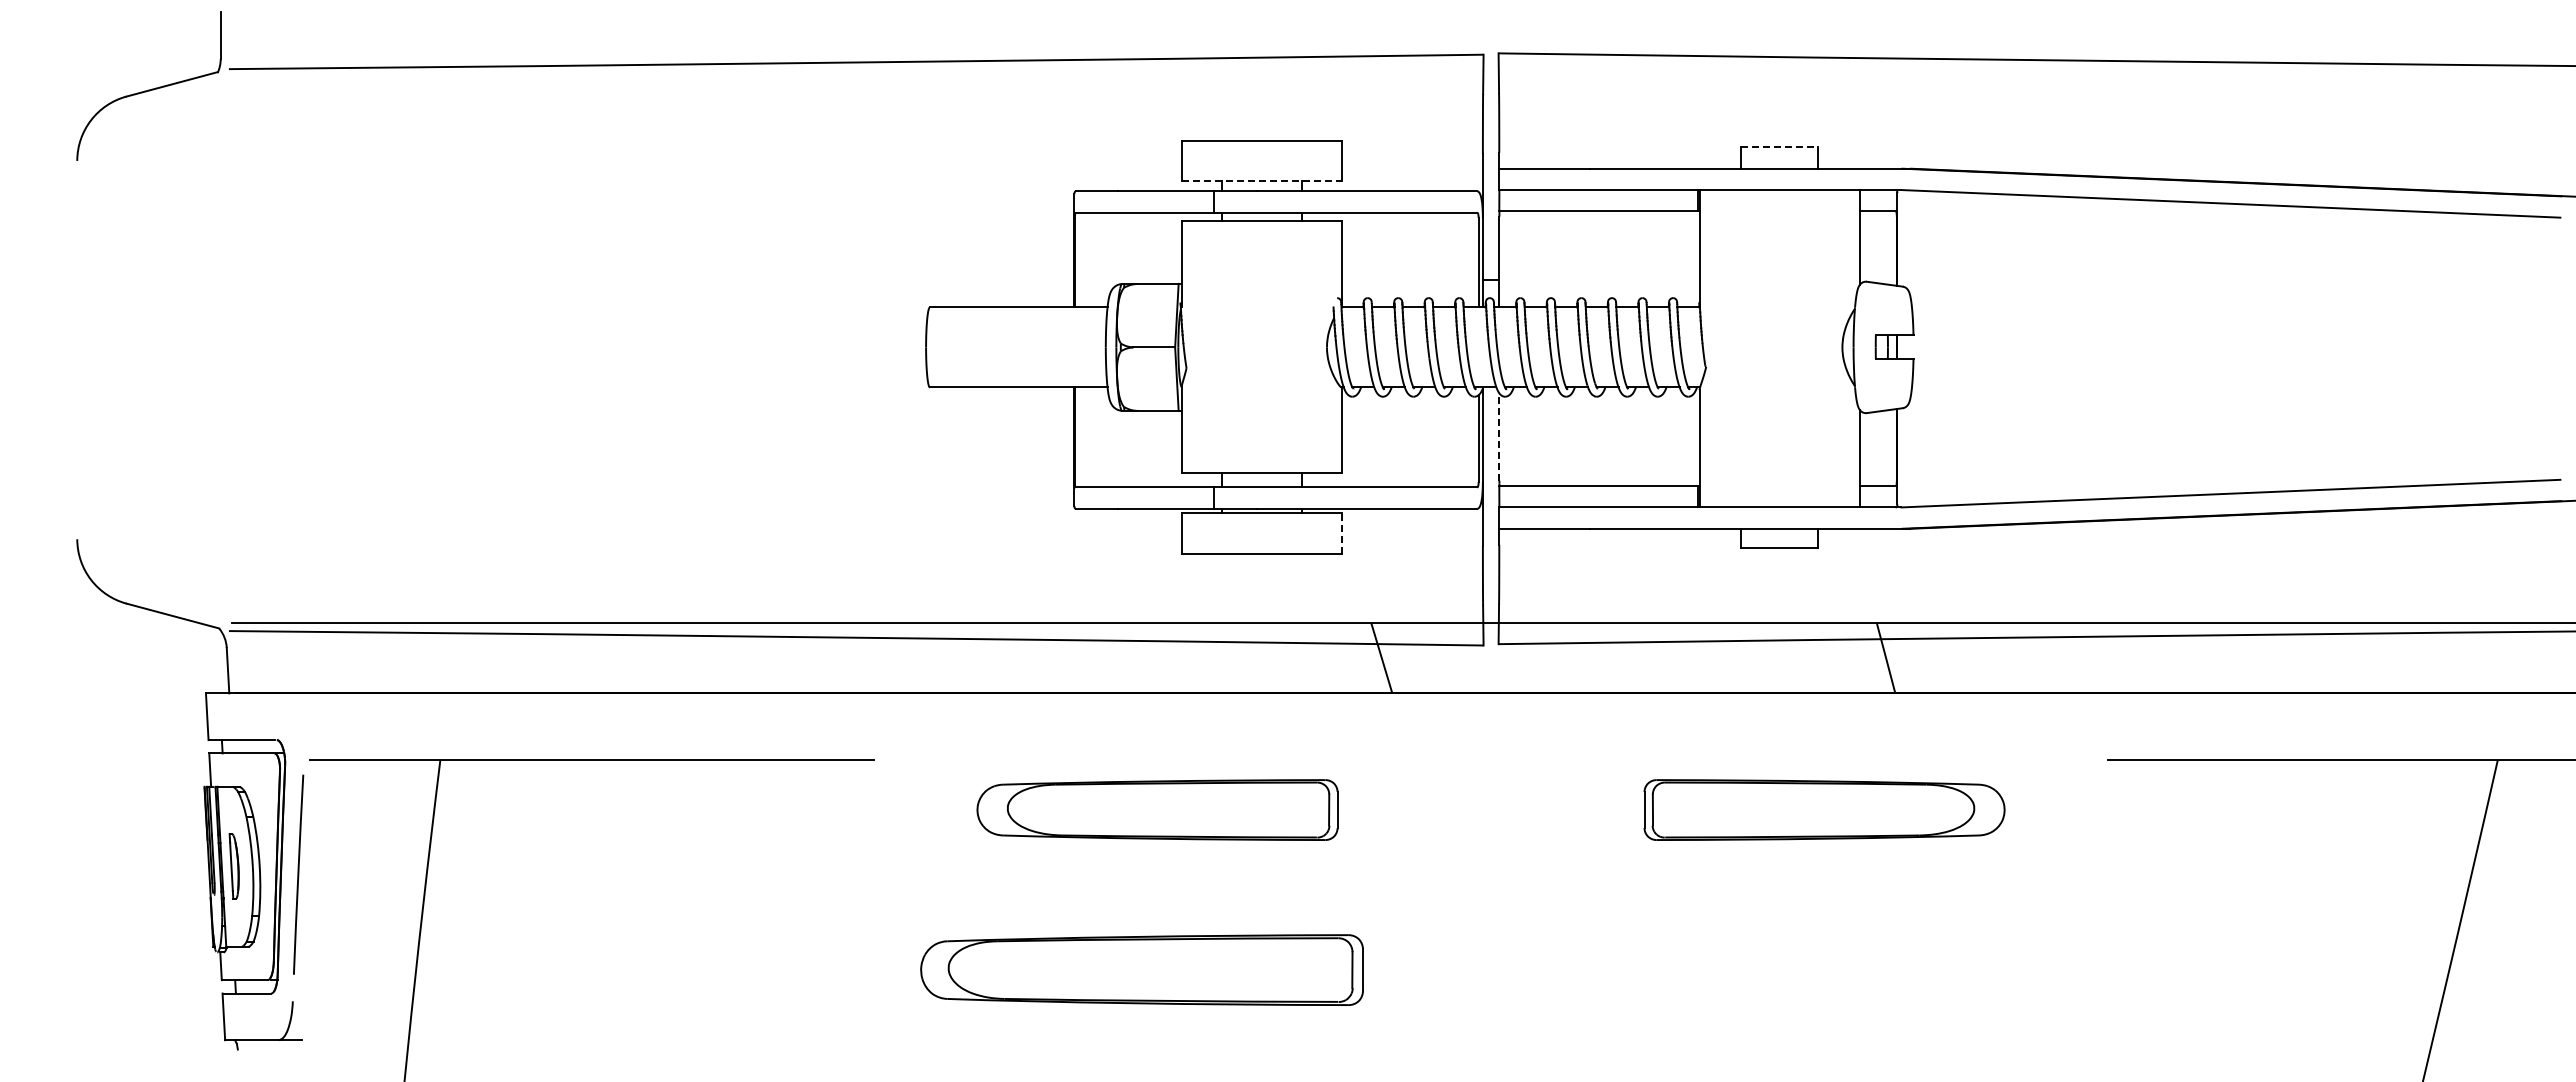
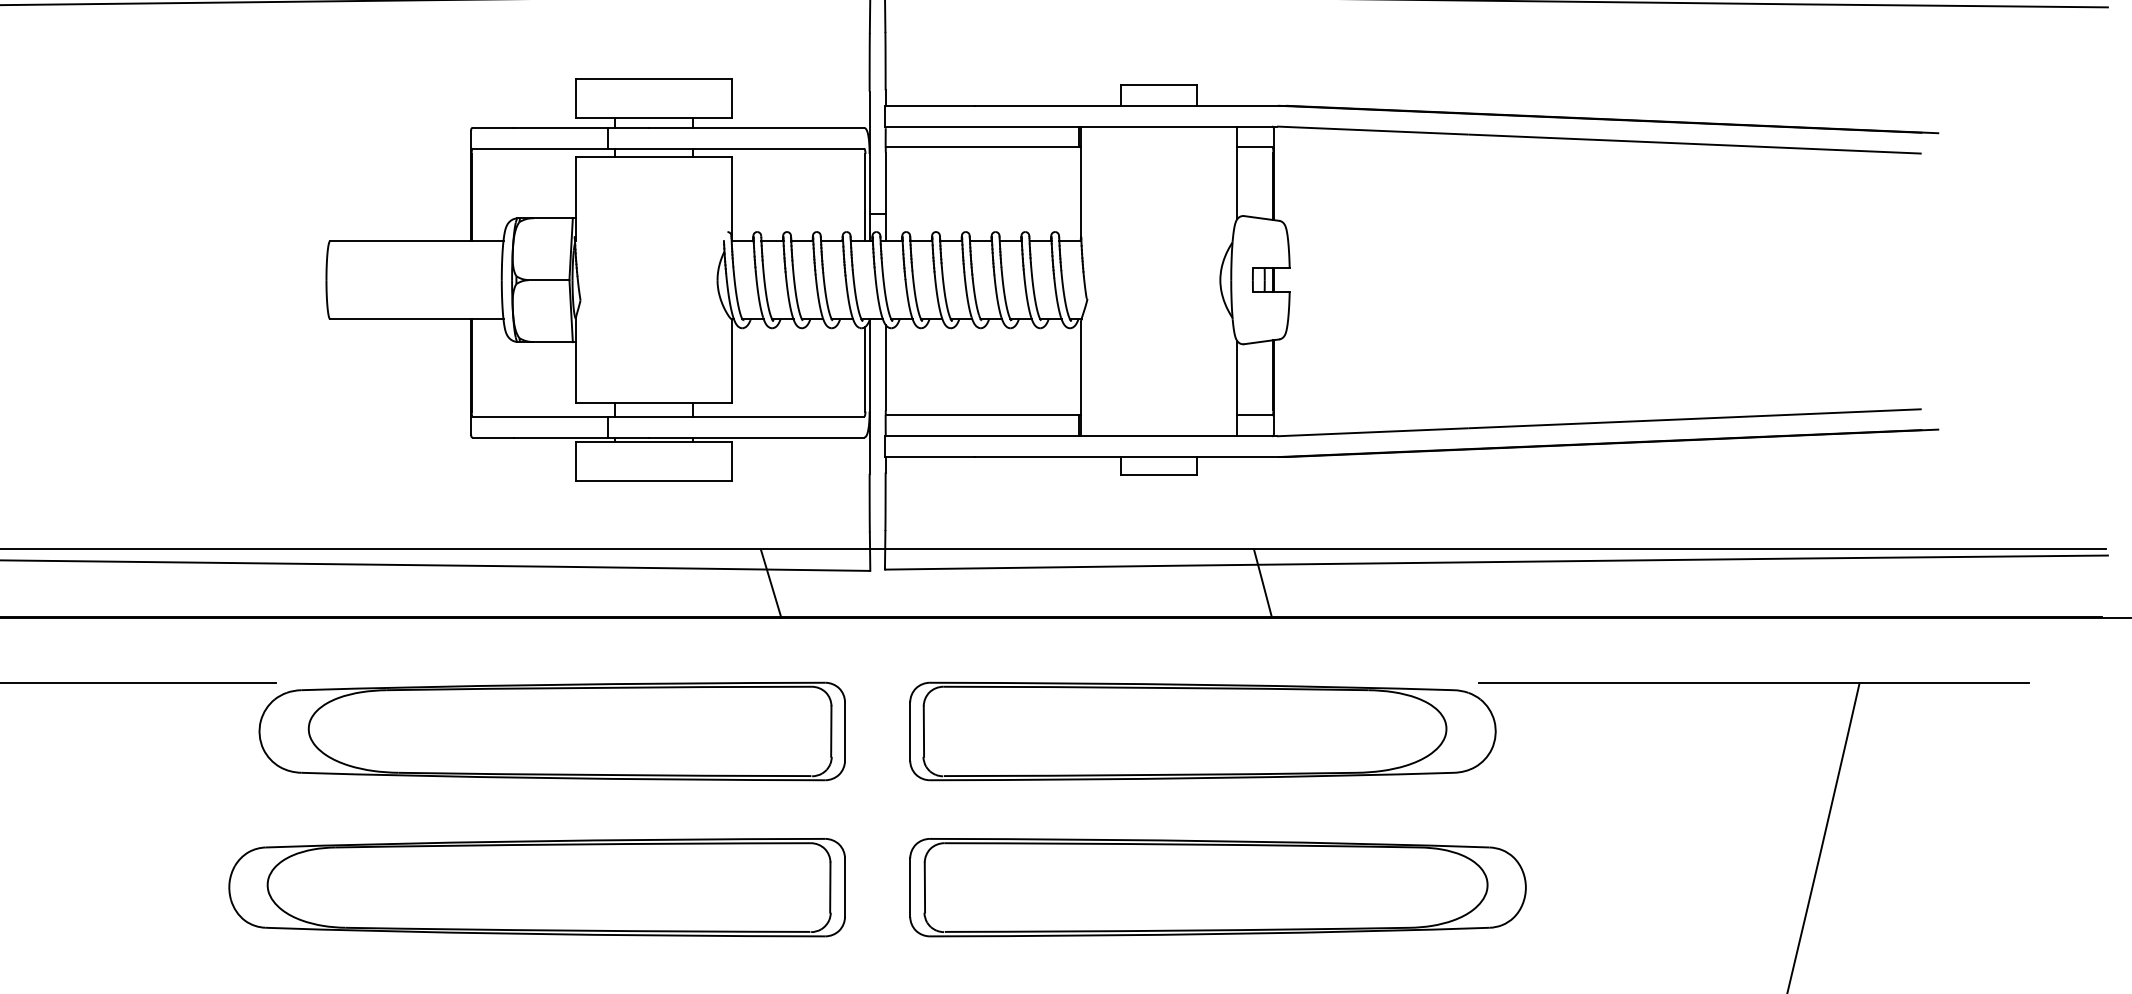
line: (1779, 147) -> (1158, 85), dashed -> solid
line: (1262, 181) -> (654, 118), dashed -> solid
line: (1499, 437) -> (885, 368), dashed -> solid
line: (1341, 533) -> (731, 461), dashed -> solid
part: (1157, 809) -> (552, 730), size x1.67
part: (1824, 809) -> (1202, 730), size x1.67
part: (1141, 969) -> (536, 886), size x1.43
part: (1839, 969) -> (1217, 886), added

